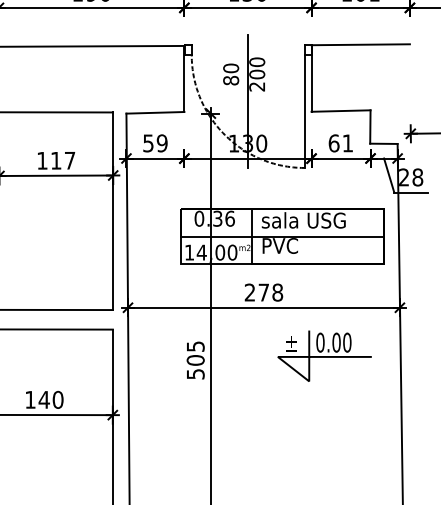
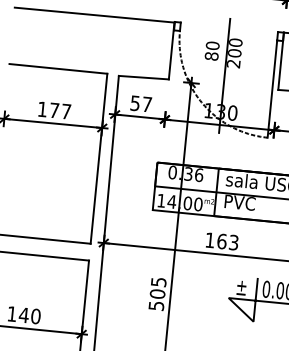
text: (161, 143) -> (146, 104), 59 -> 57
text: (56, 160) -> (54, 110), 117 -> 177
text: (263, 292) -> (221, 241), 278 -> 163

